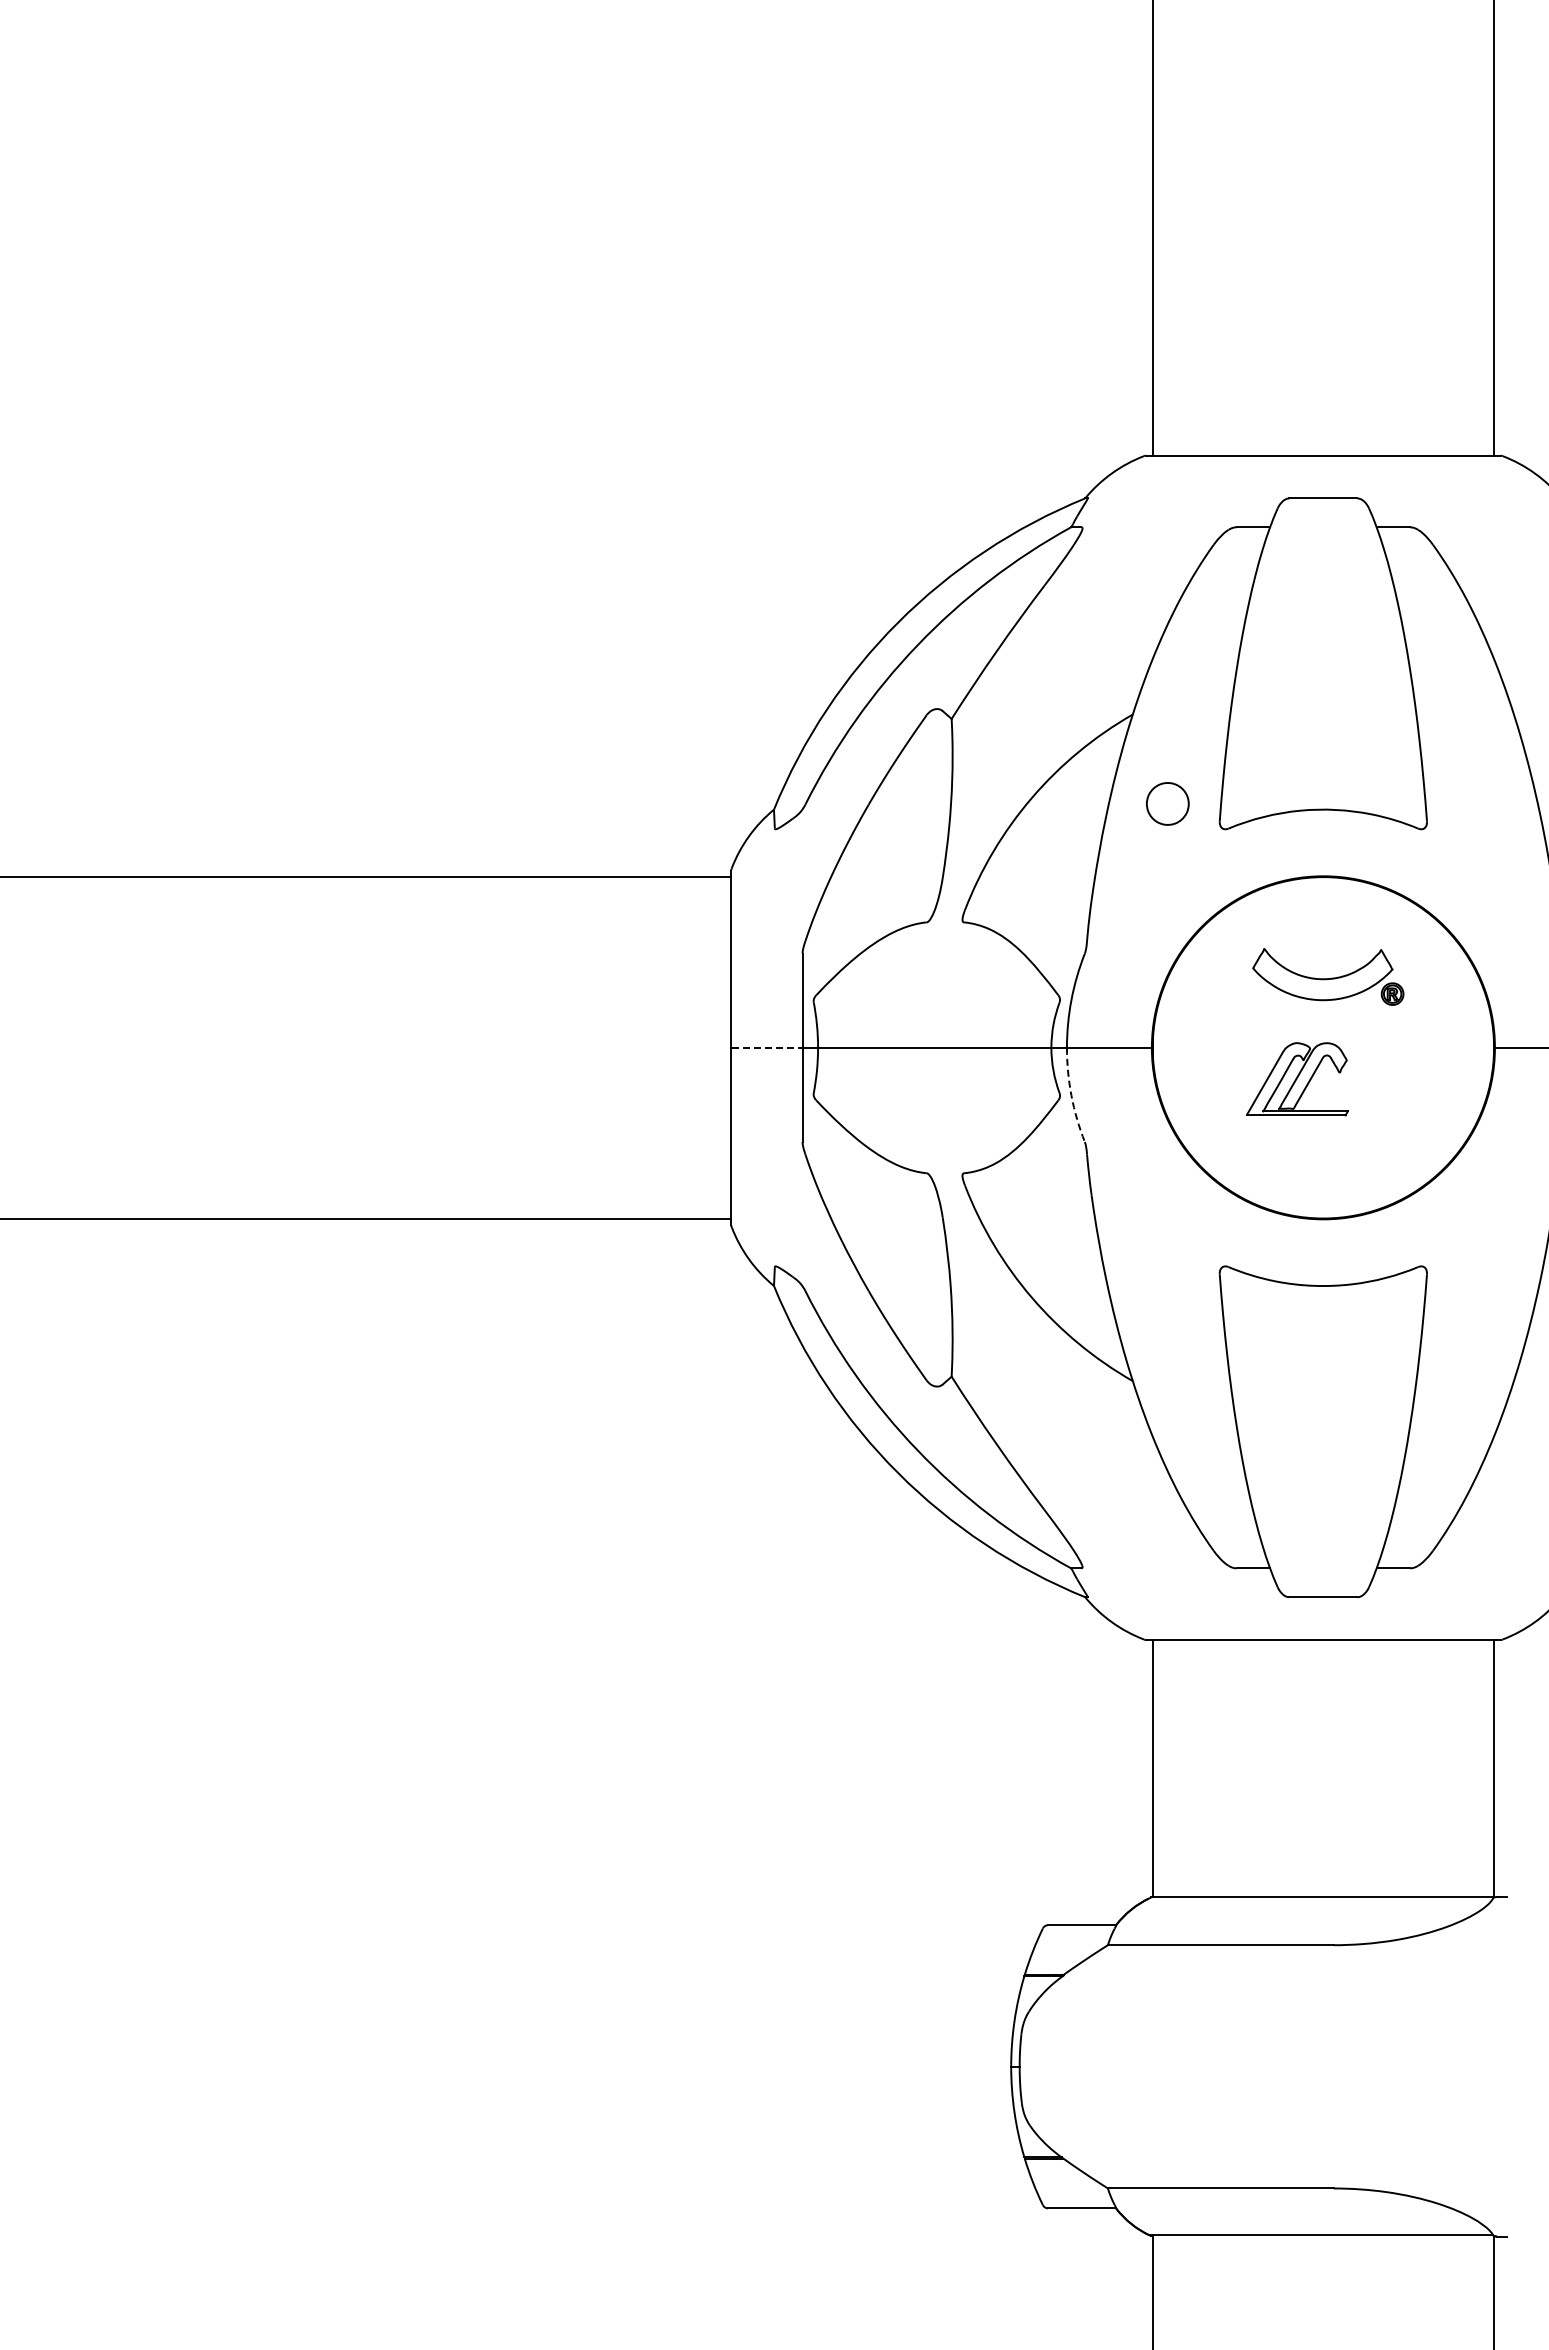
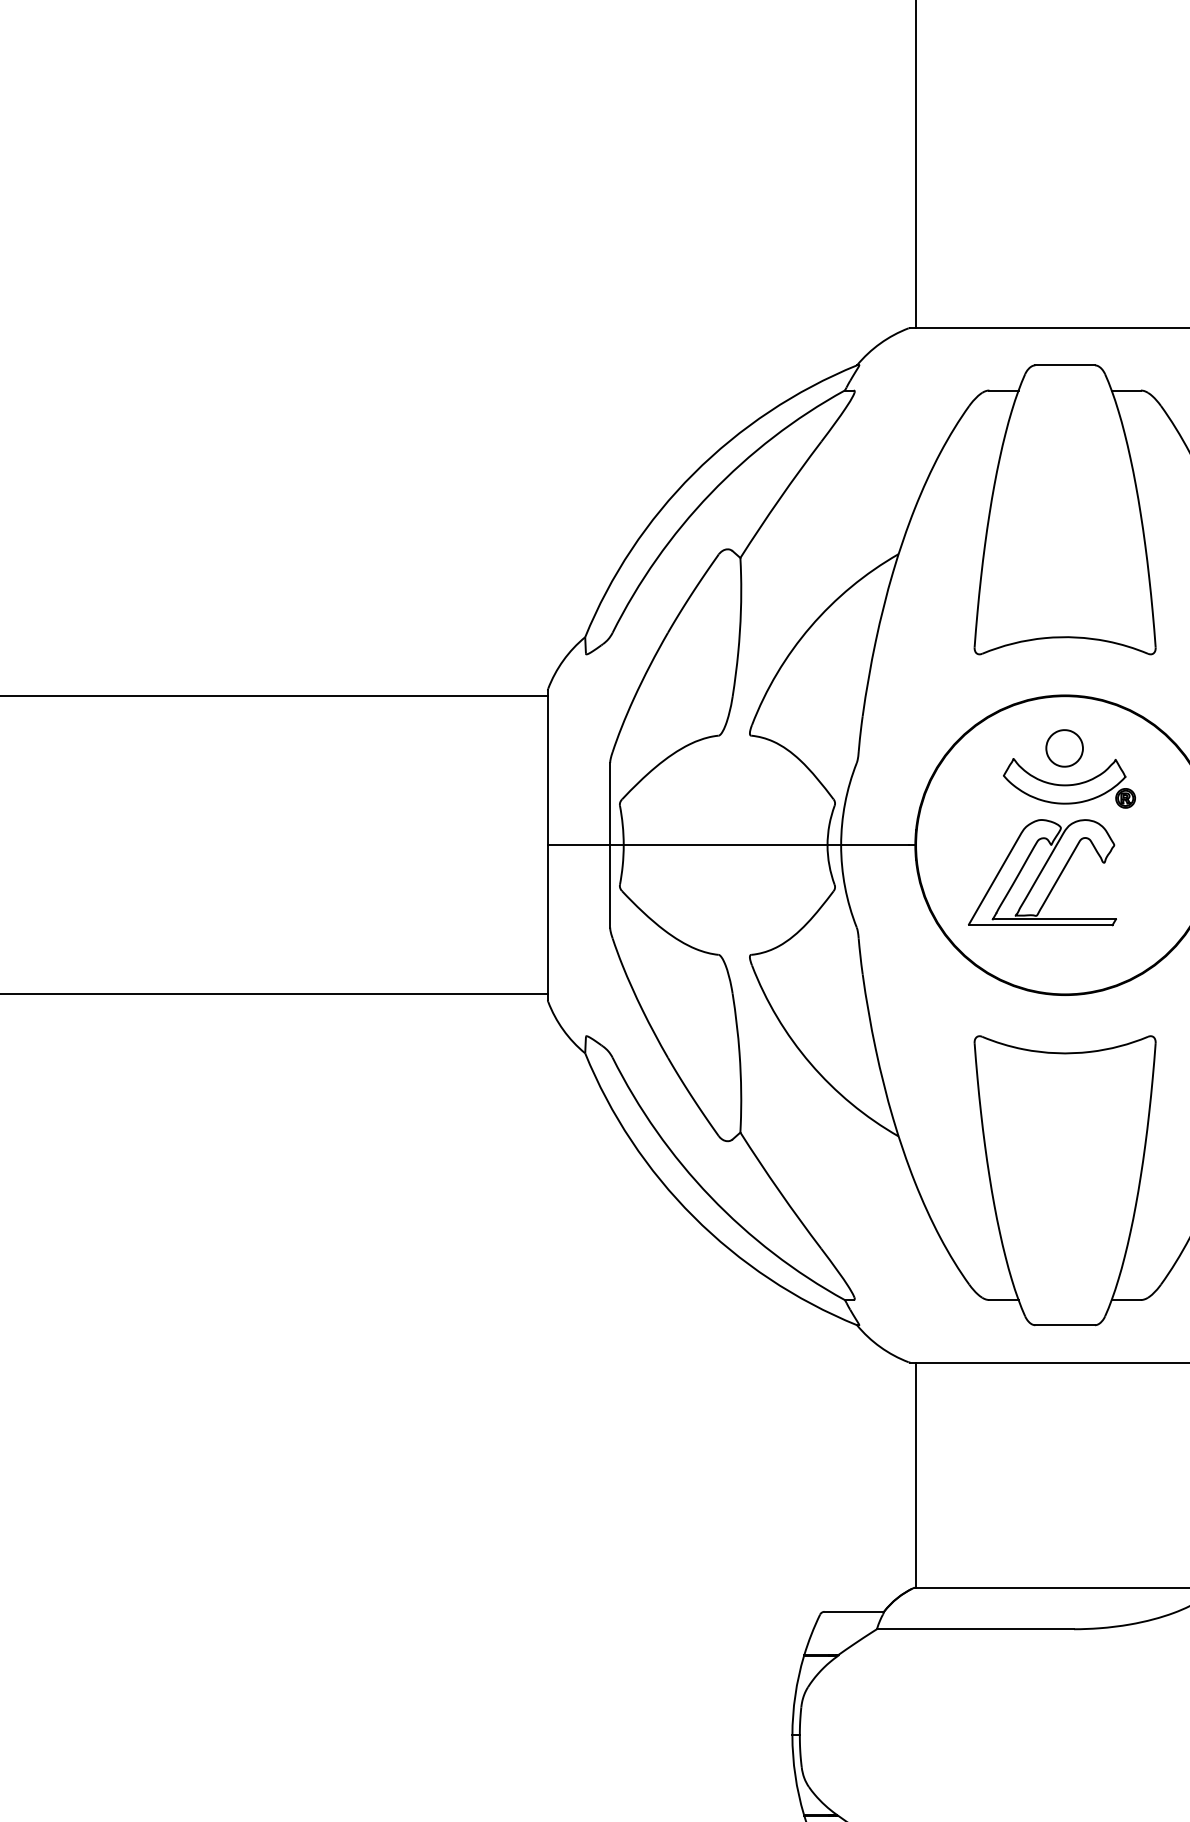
part: (1167, 803) -> (1064, 748), moved
line: (767, 1047) -> (579, 844), dashed -> solid
part: (1297, 1079) -> (1042, 872), size x1.67
arc: (1071, 1095) -> (845, 886), dashed -> solid

